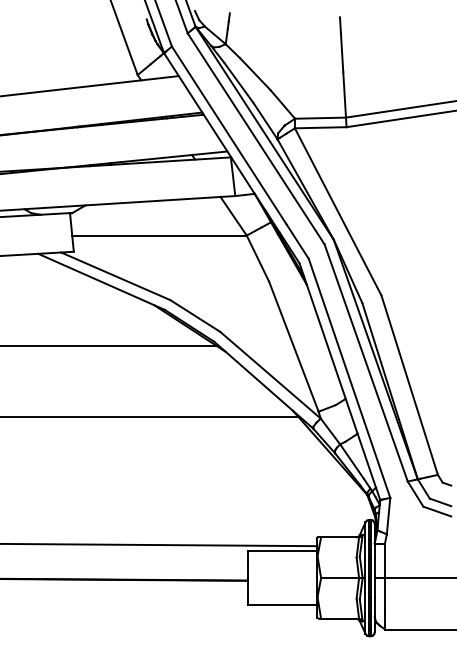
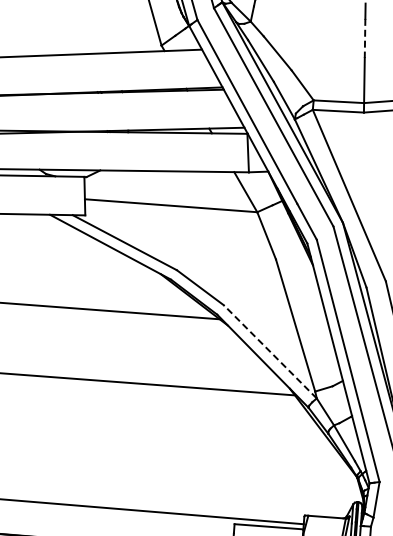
line: (342, 52) -> (365, 38), solid -> dashed
line: (270, 374) -> (270, 351), solid -> dashed

